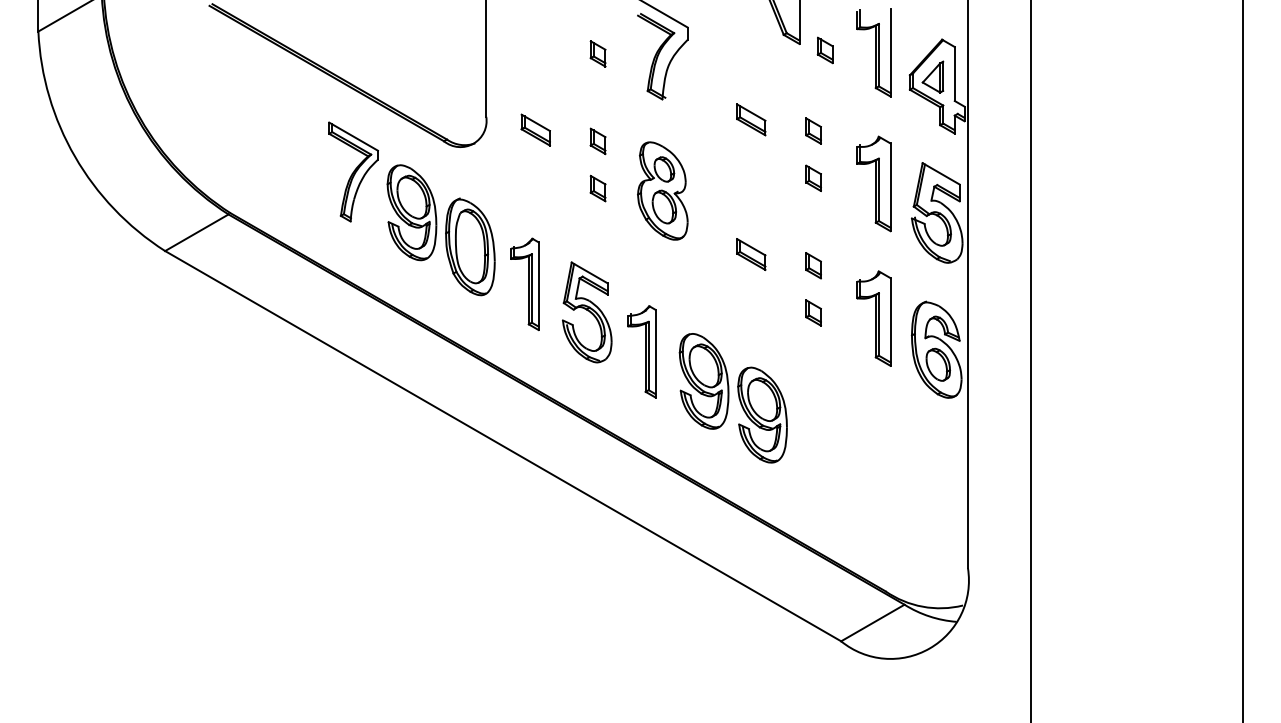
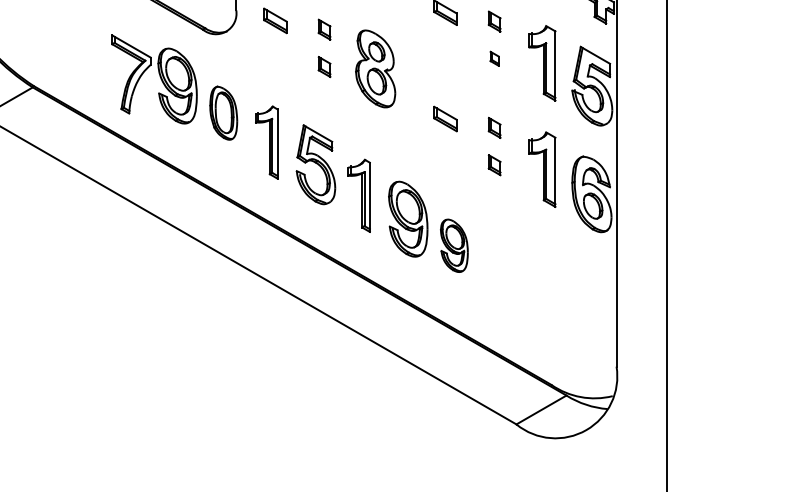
part: (353, 171) -> (131, 74), moved
part: (813, 177) -> (494, 58), size x0.7
part: (470, 246) -> (223, 112), size x0.7
part: (762, 414) -> (454, 245), size x0.7

